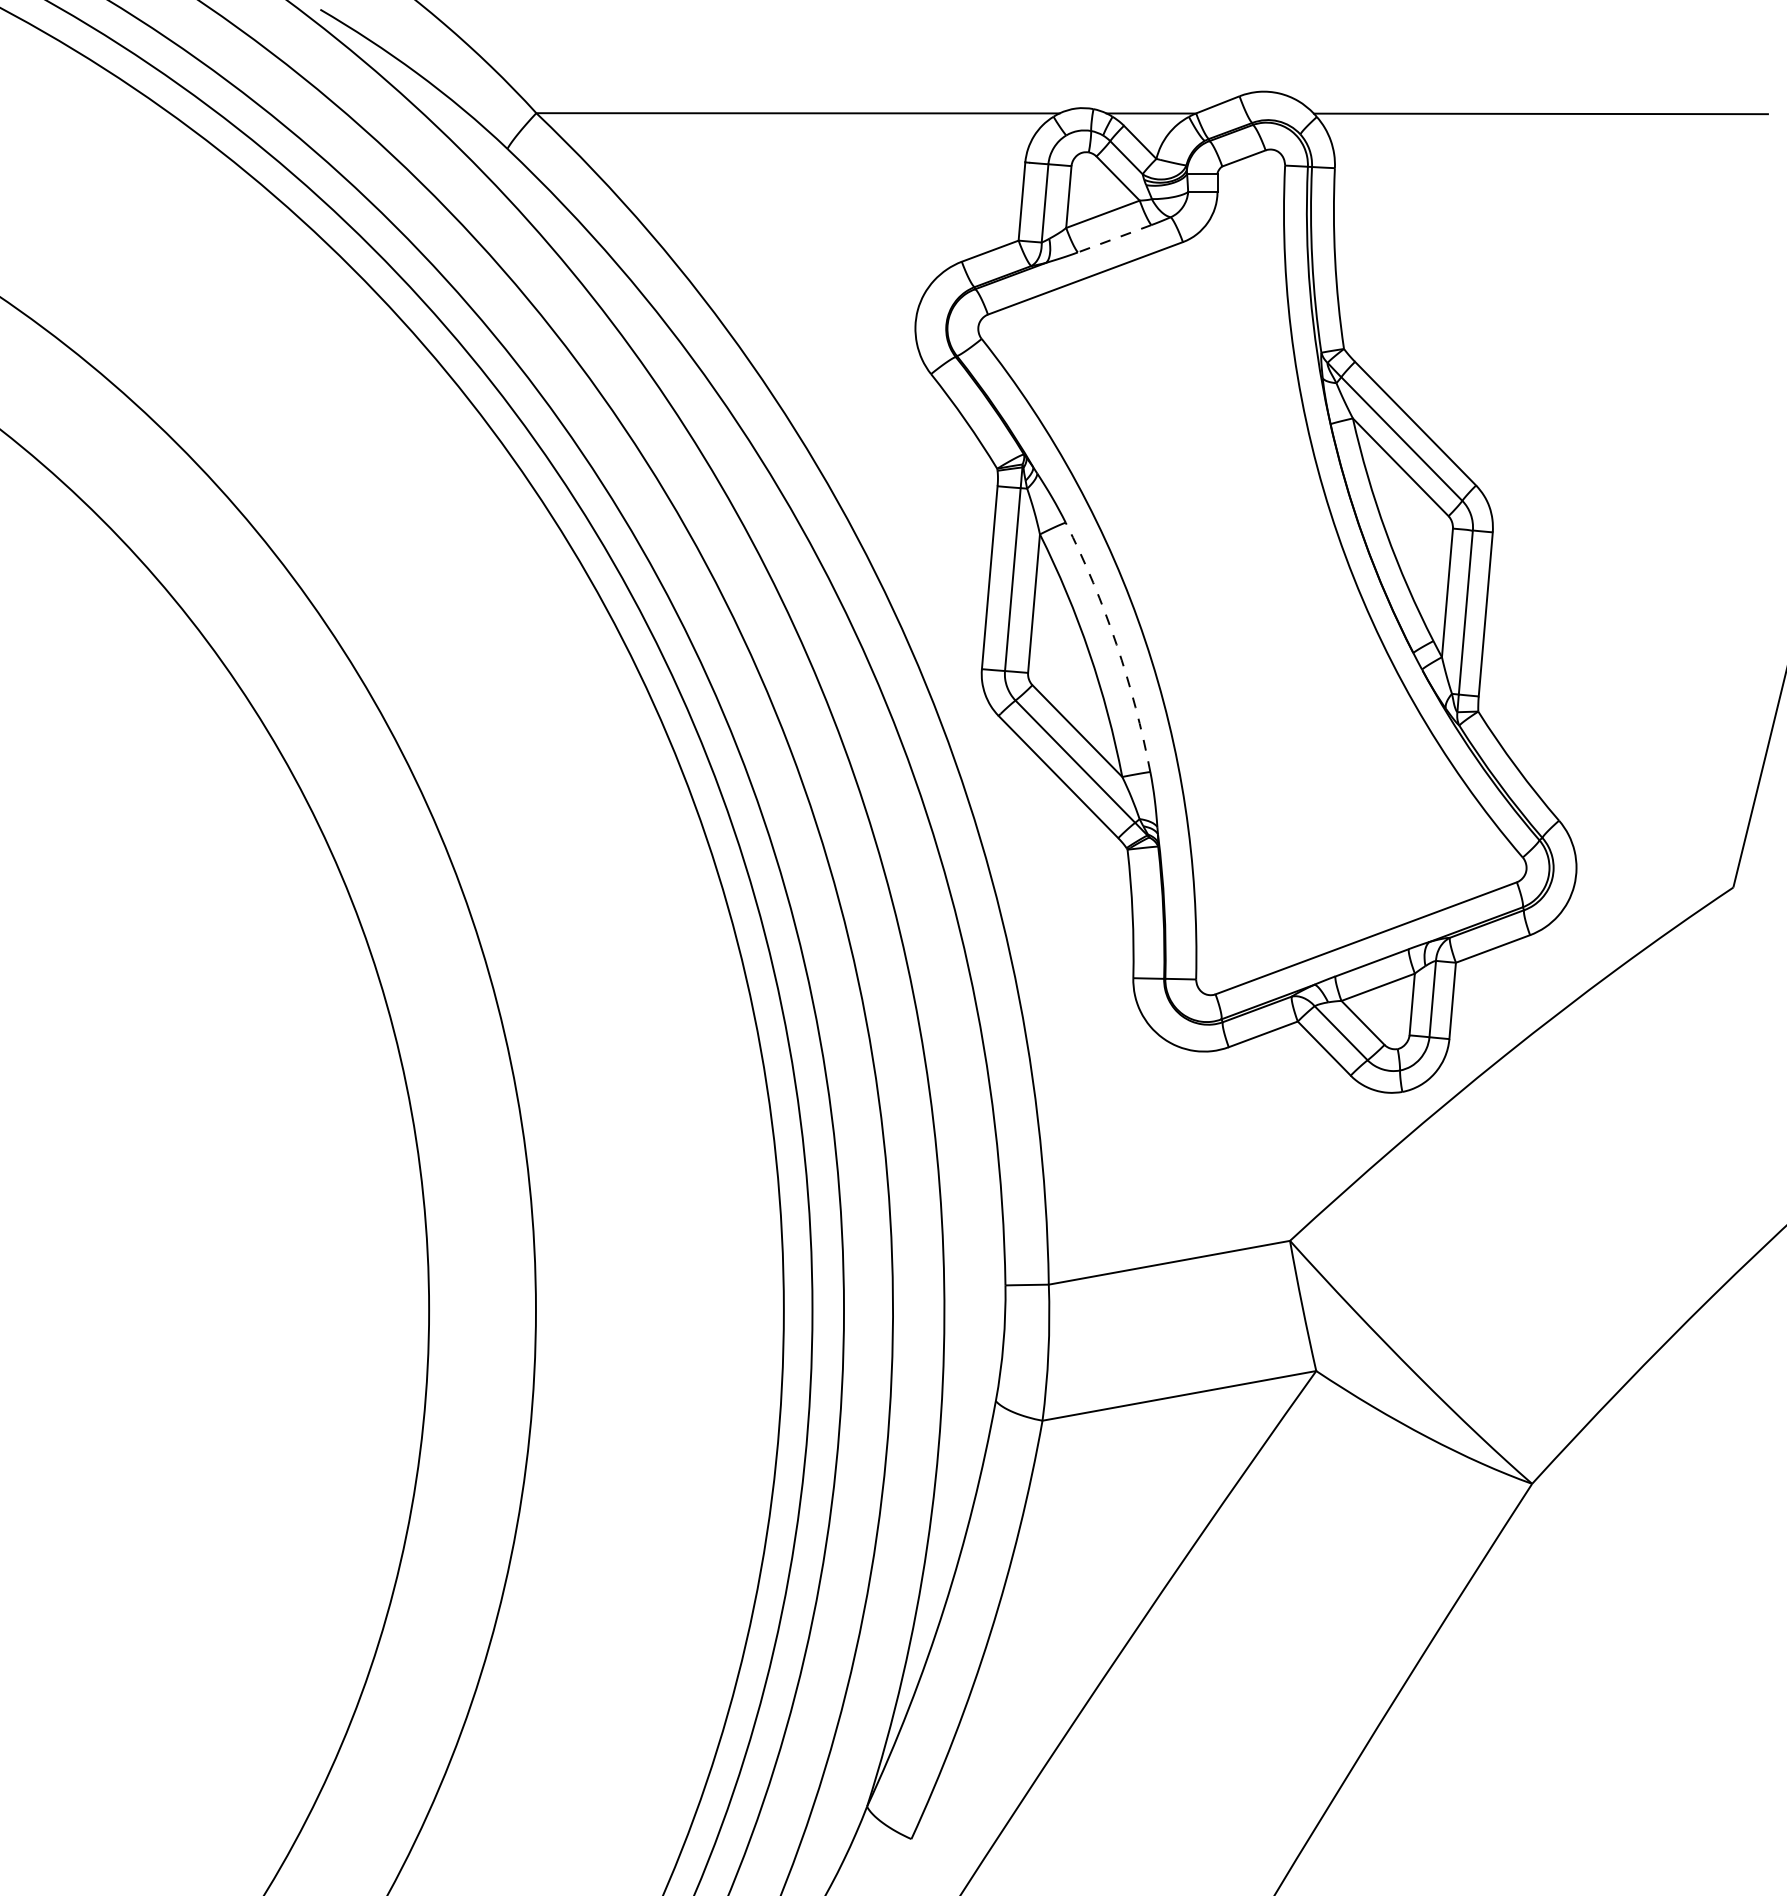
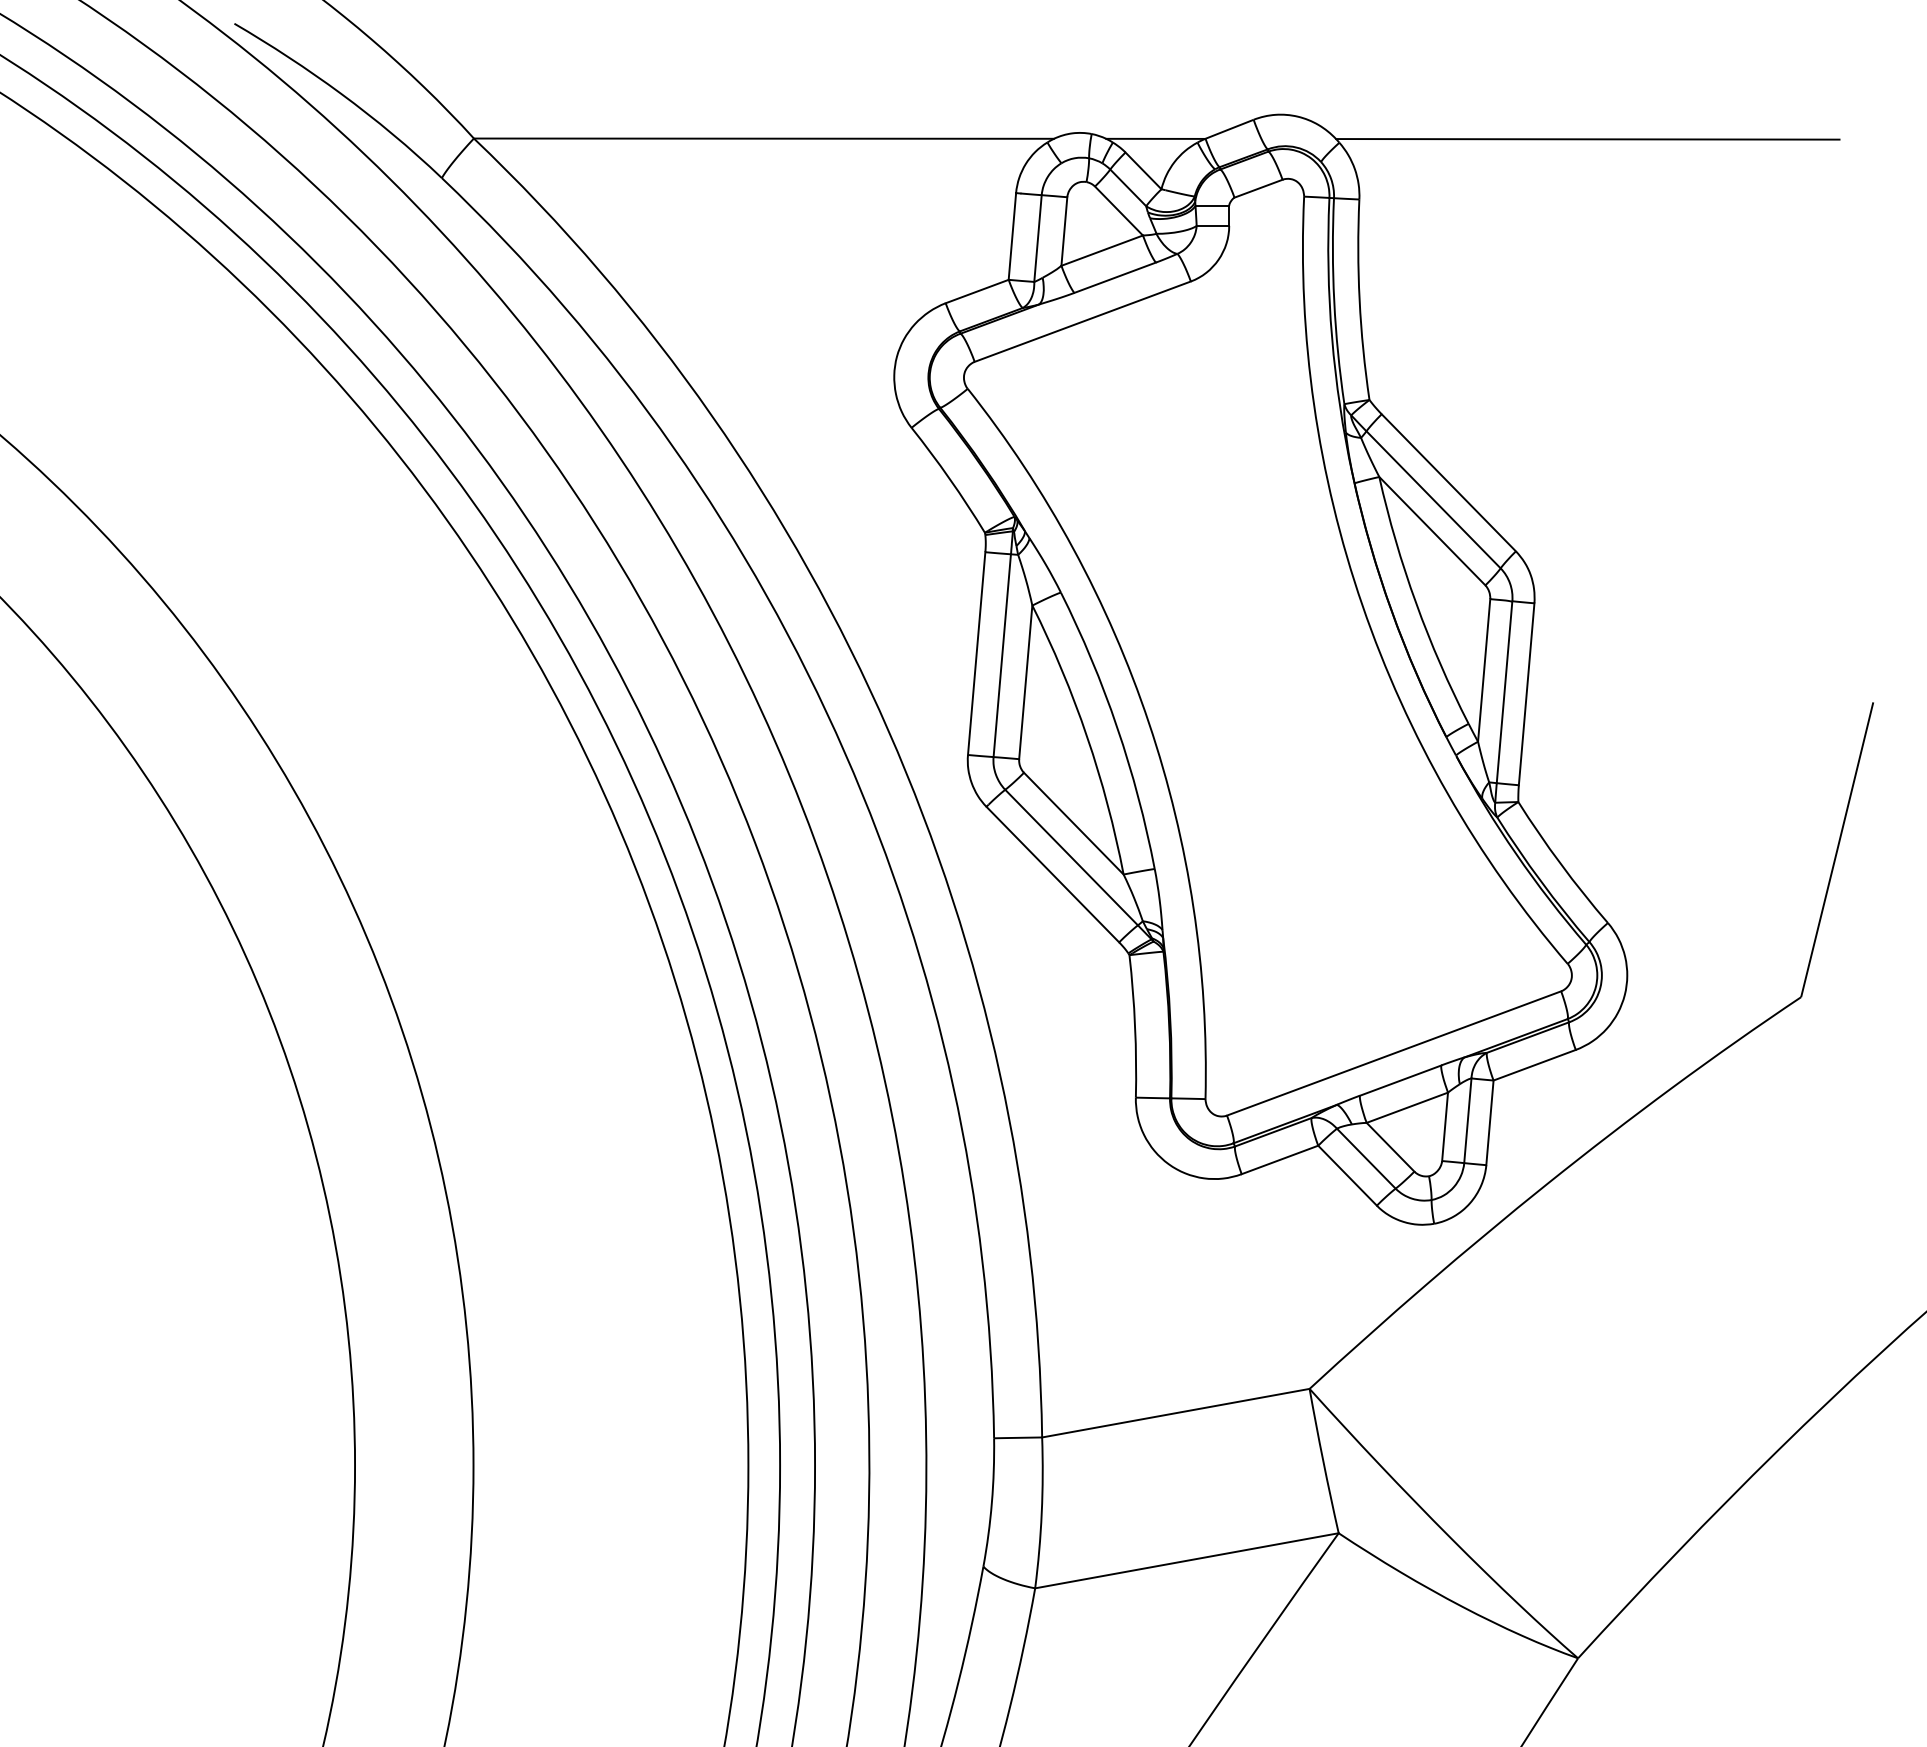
line: (1114, 238) -> (1114, 277), dashed -> solid
arc: (1116, 644) -> (1117, 727), dashed -> solid

